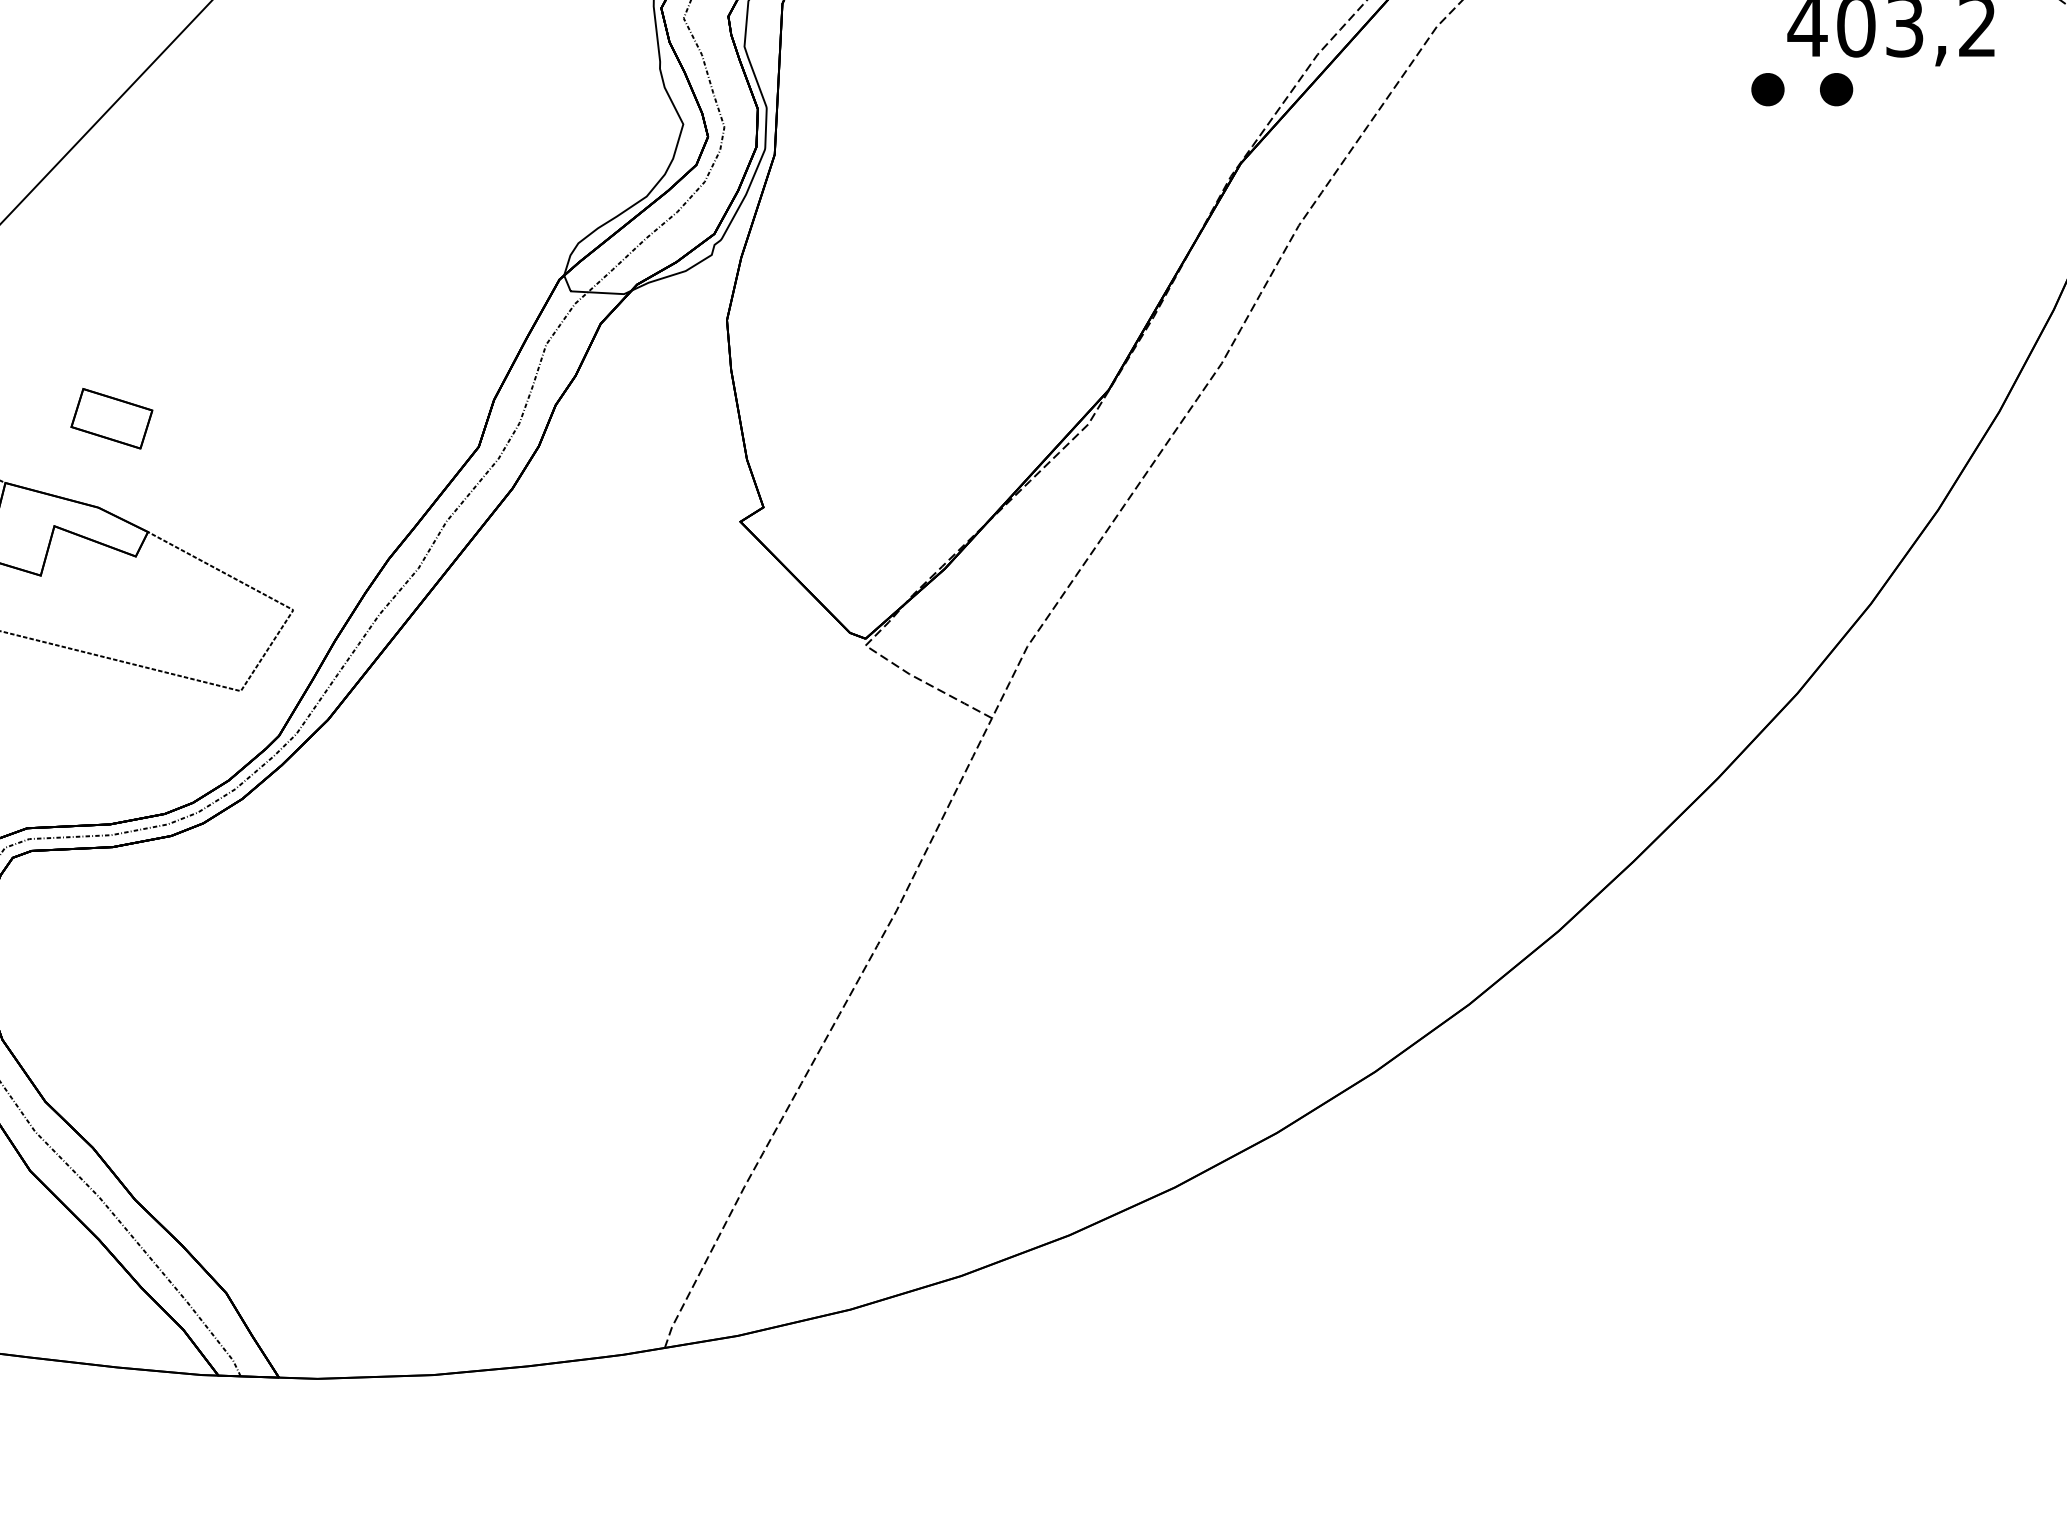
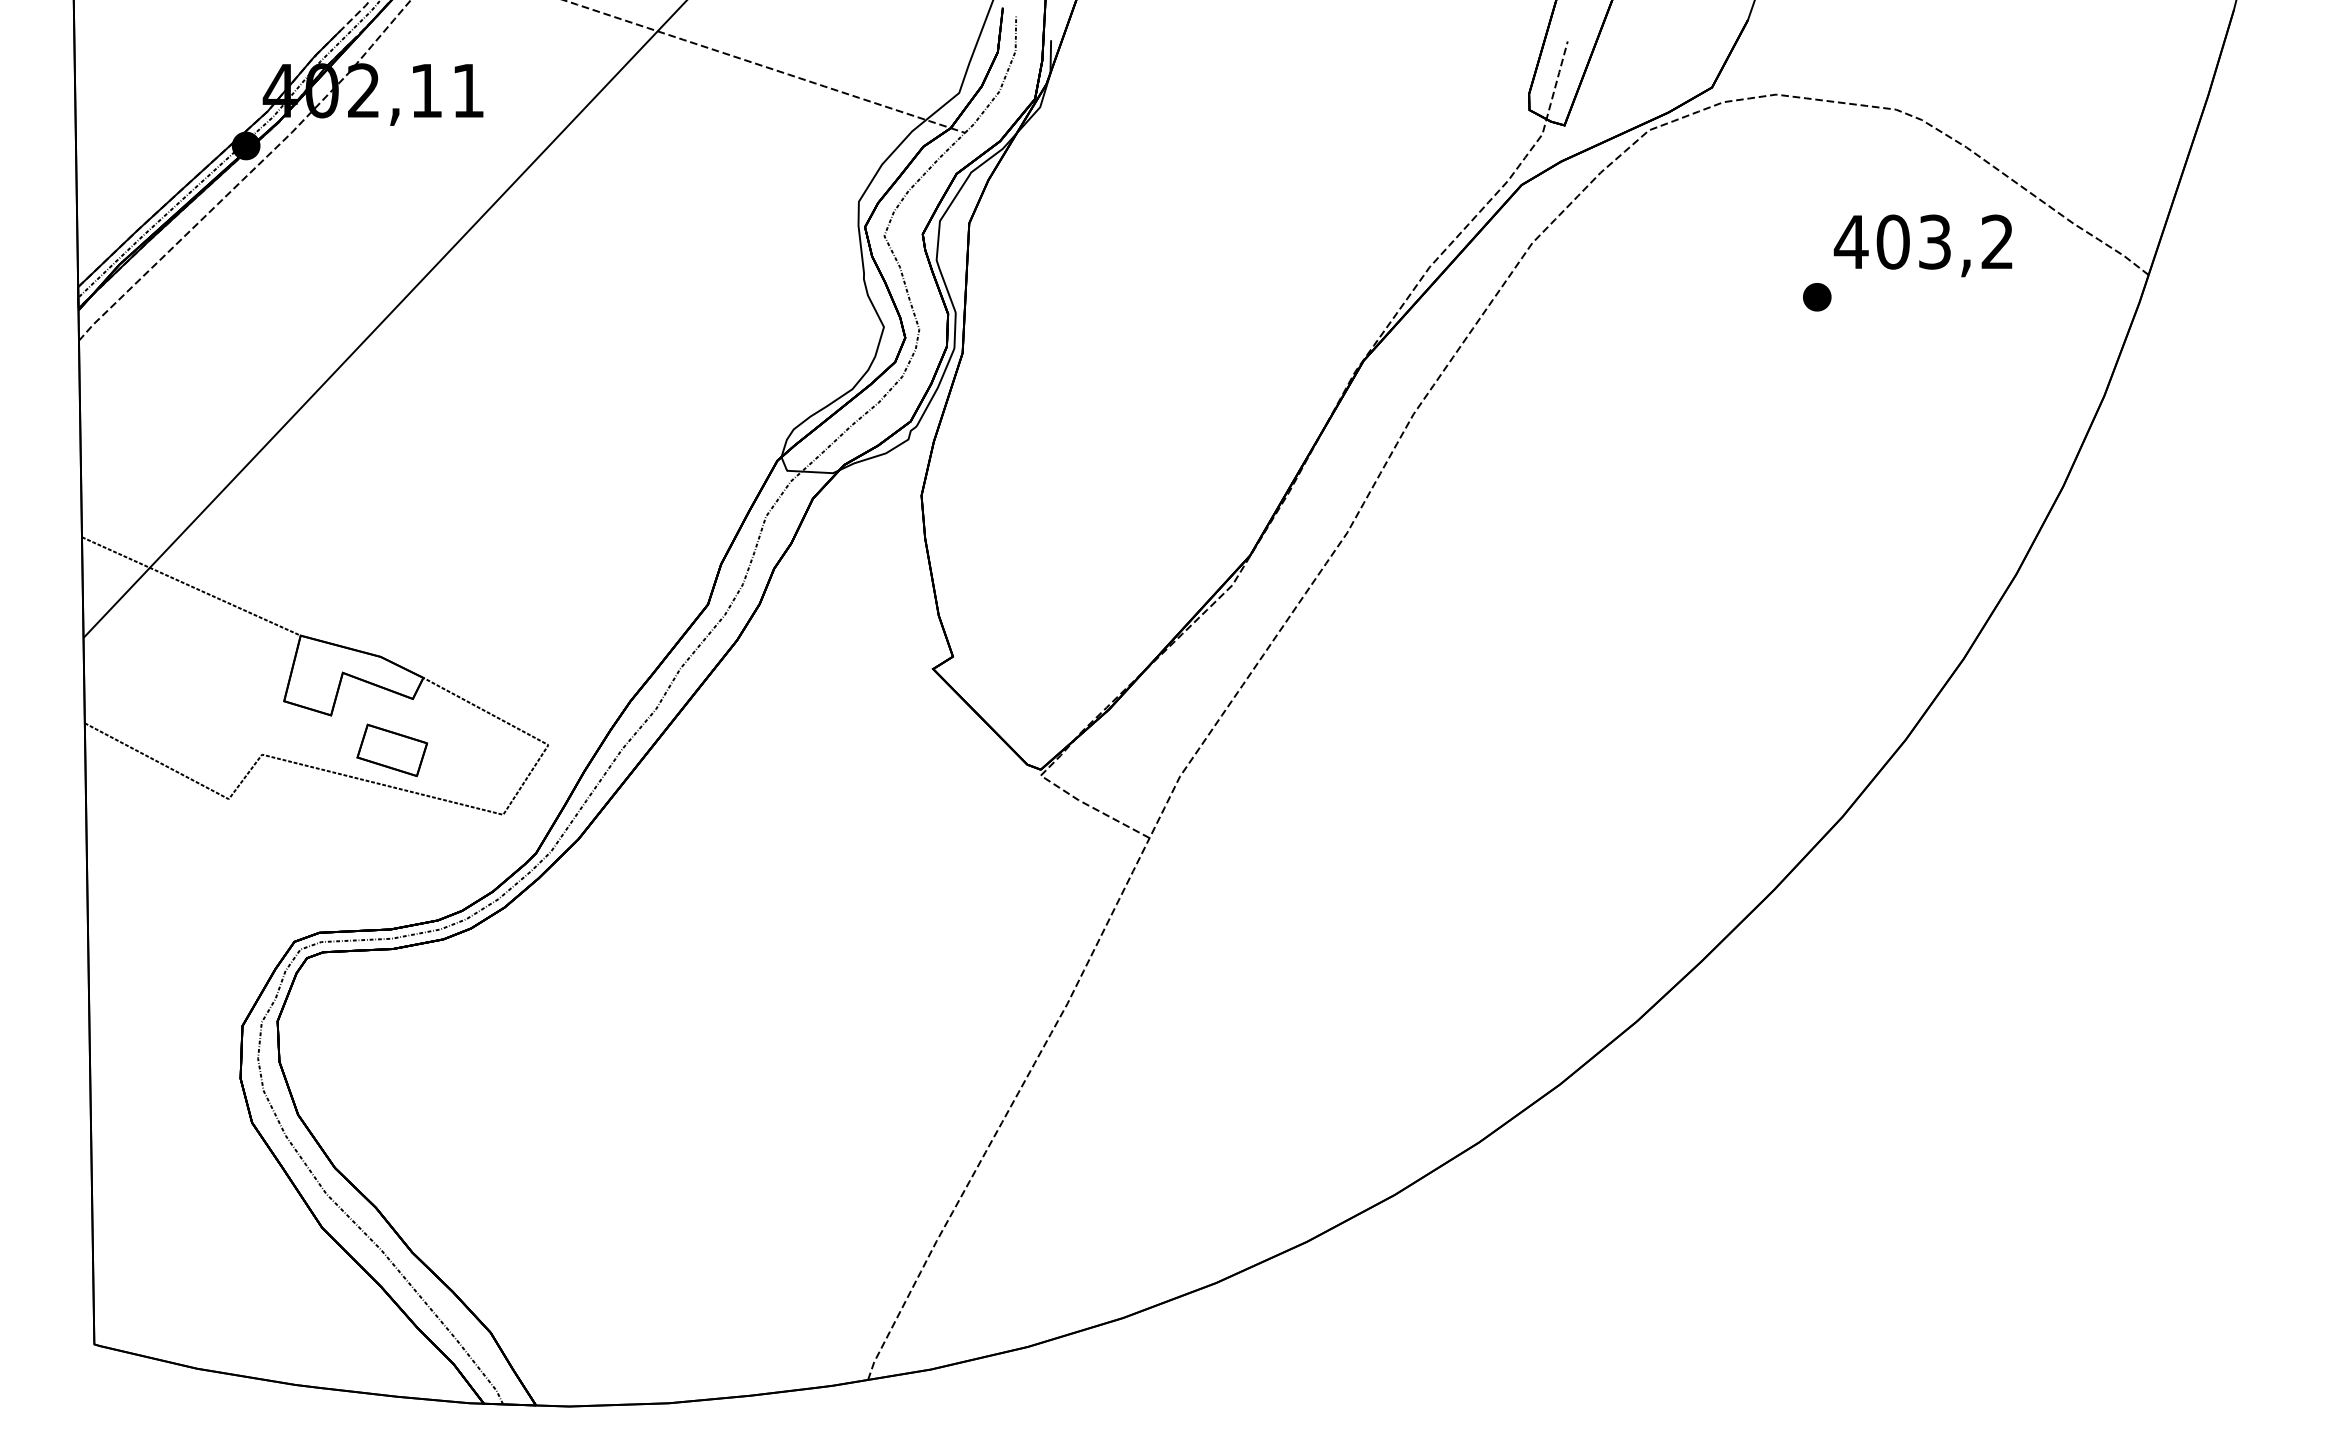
part: (1836, 89) -> (1876, 297), removed
part: (110, 418) -> (391, 750), moved

